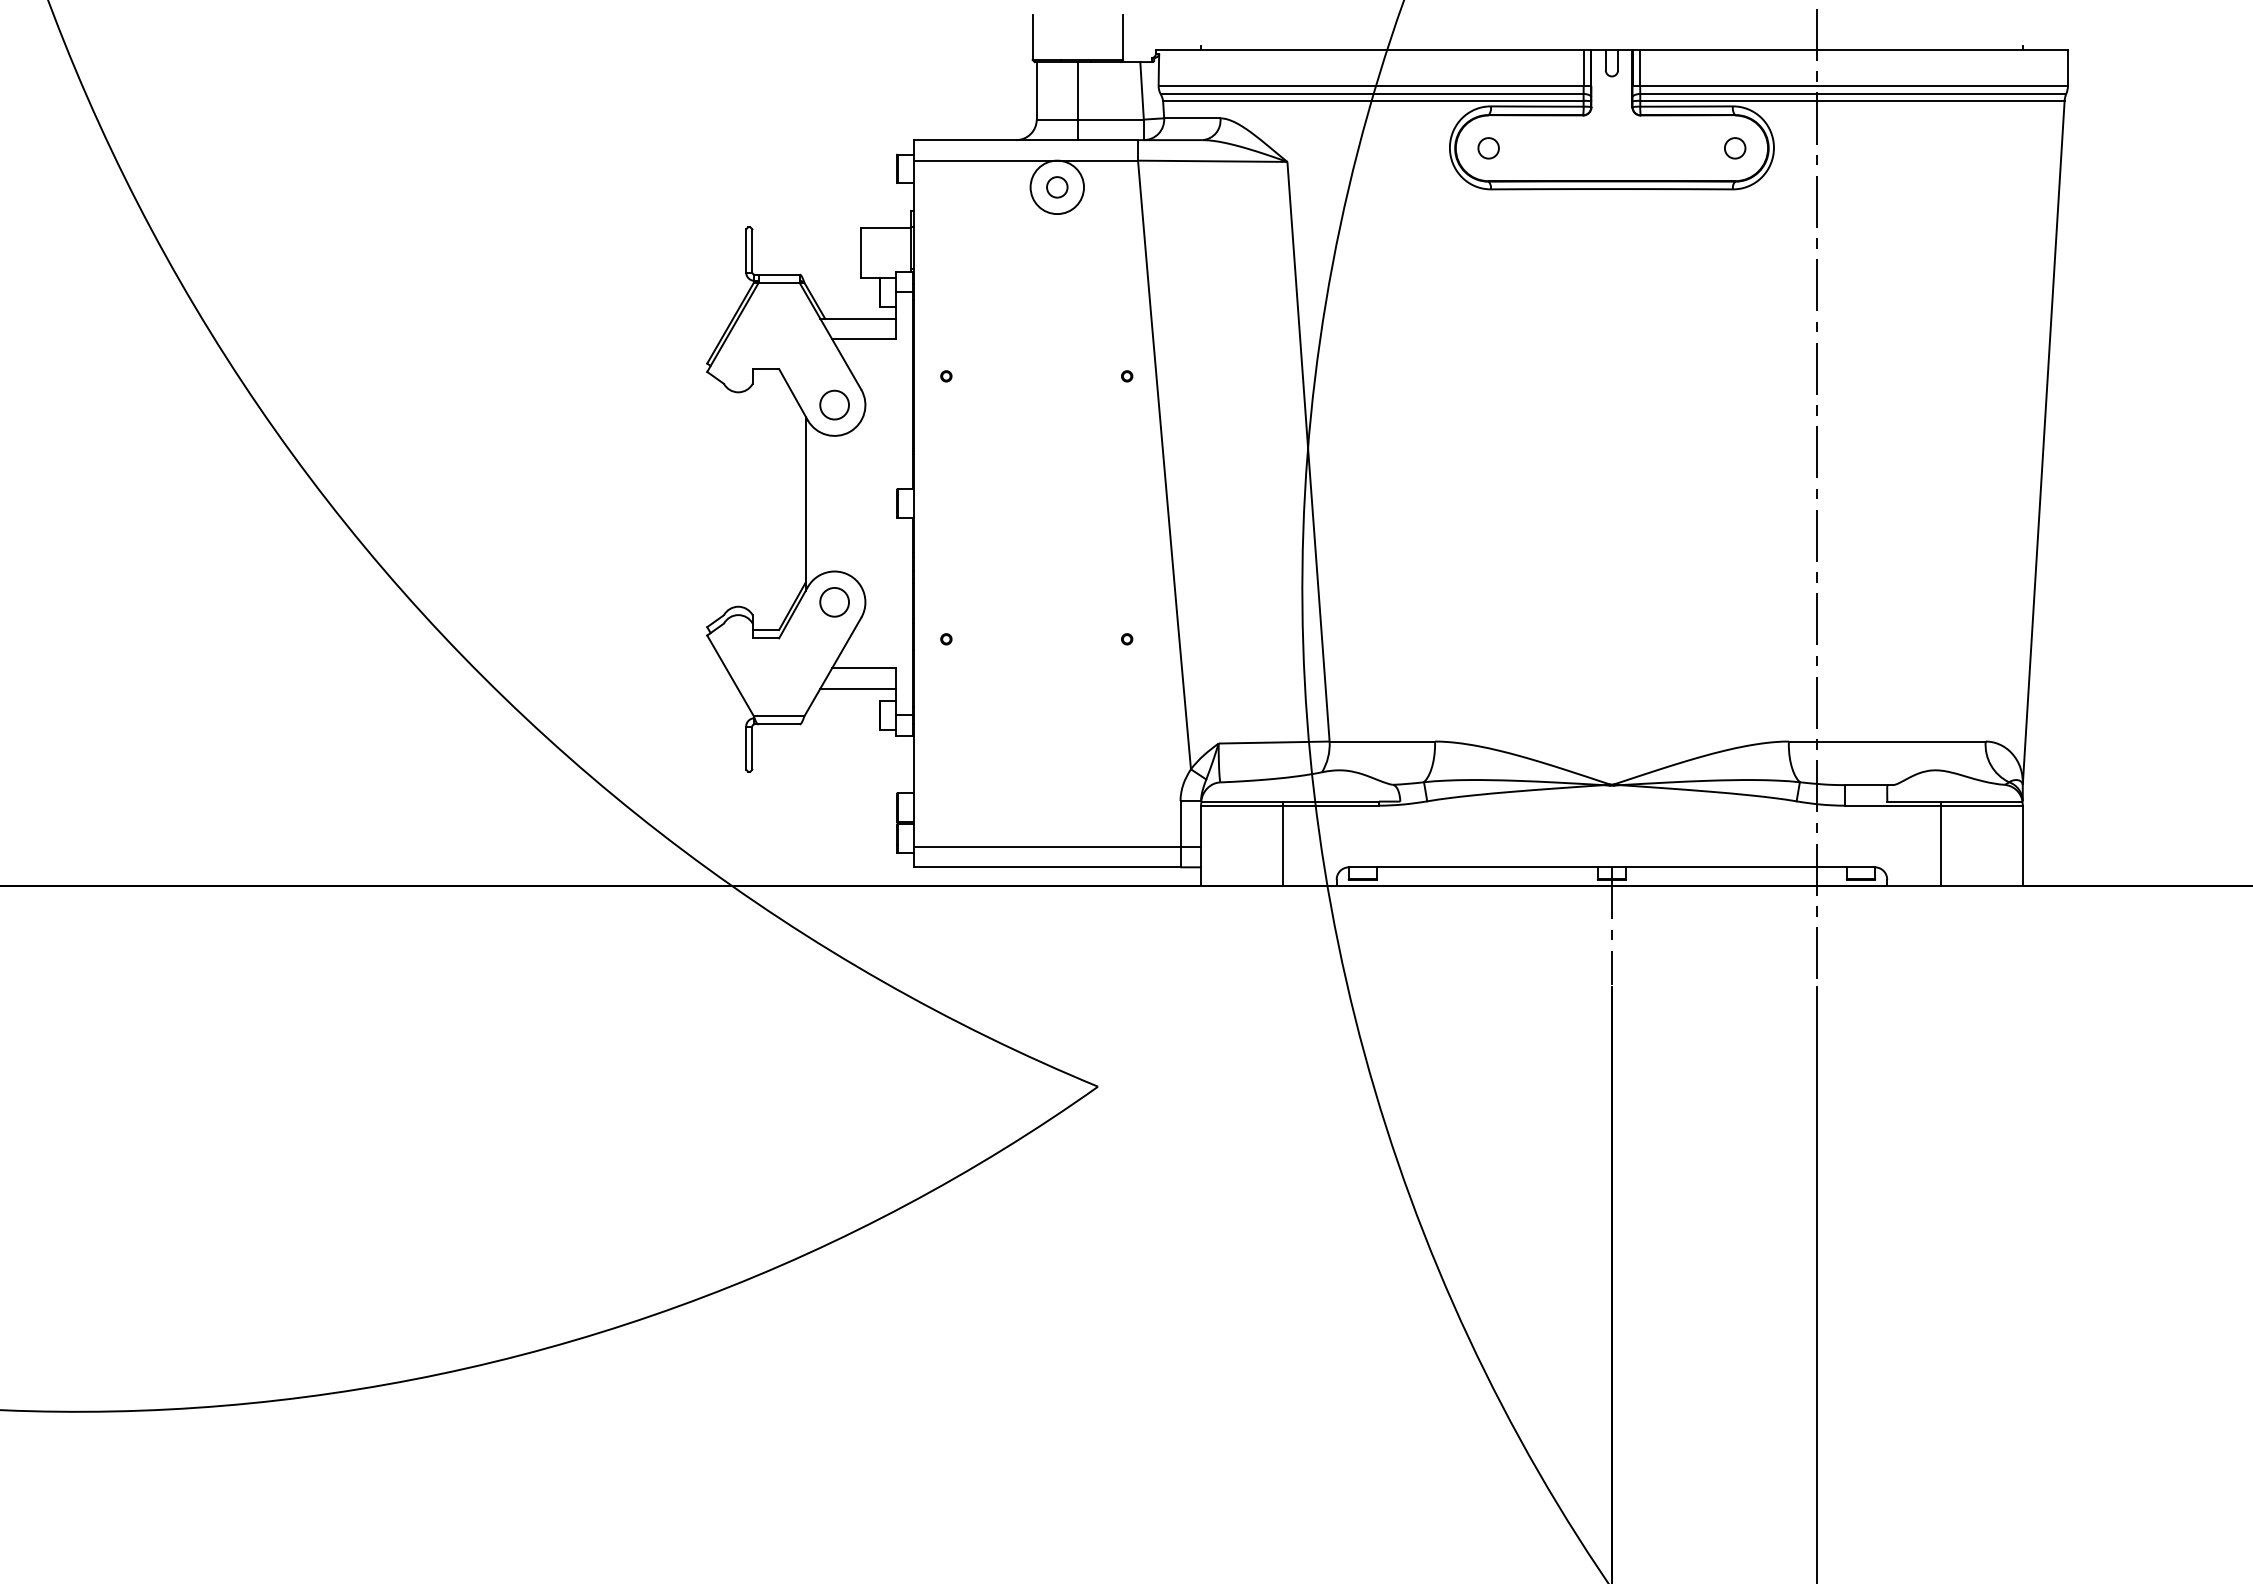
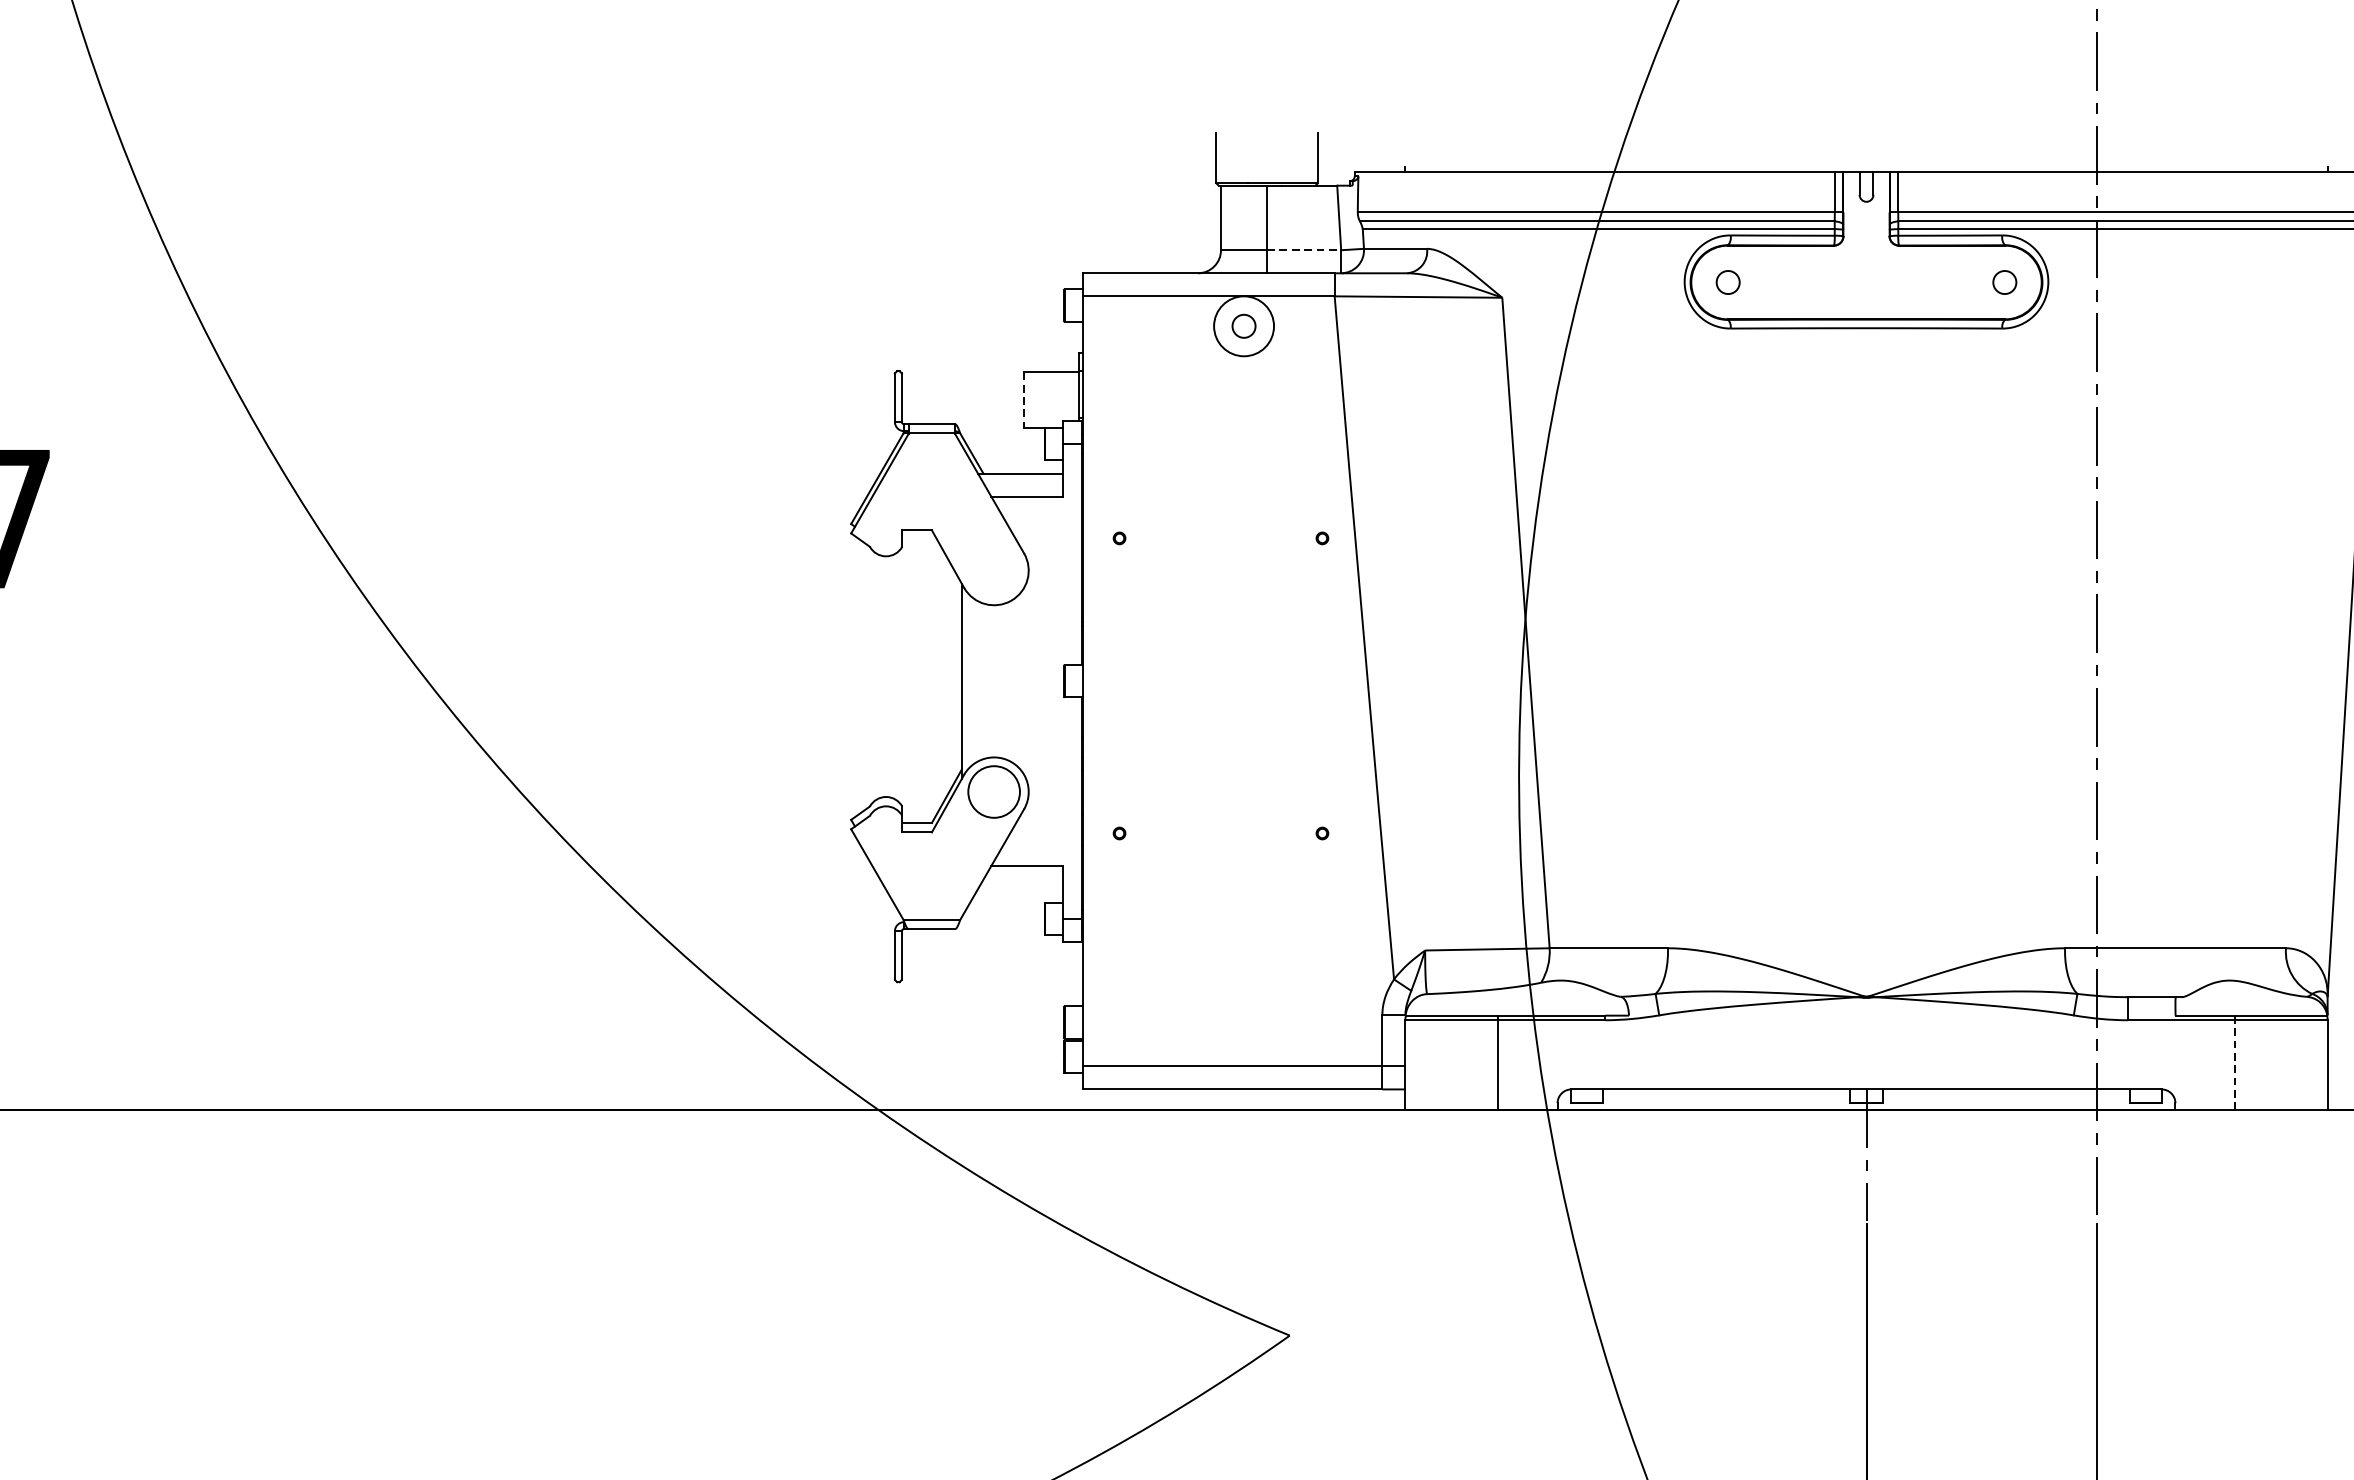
line: (1111, 119) -> (1304, 250), solid -> dashed
line: (861, 253) -> (1024, 400), solid -> dashed
circle: (834, 404) -> (993, 569), removed
circle: (834, 601) -> (993, 791), size x1.6
line: (858, 688) -> (1020, 888), removed
line: (1940, 845) -> (2235, 1064), solid -> dashed

